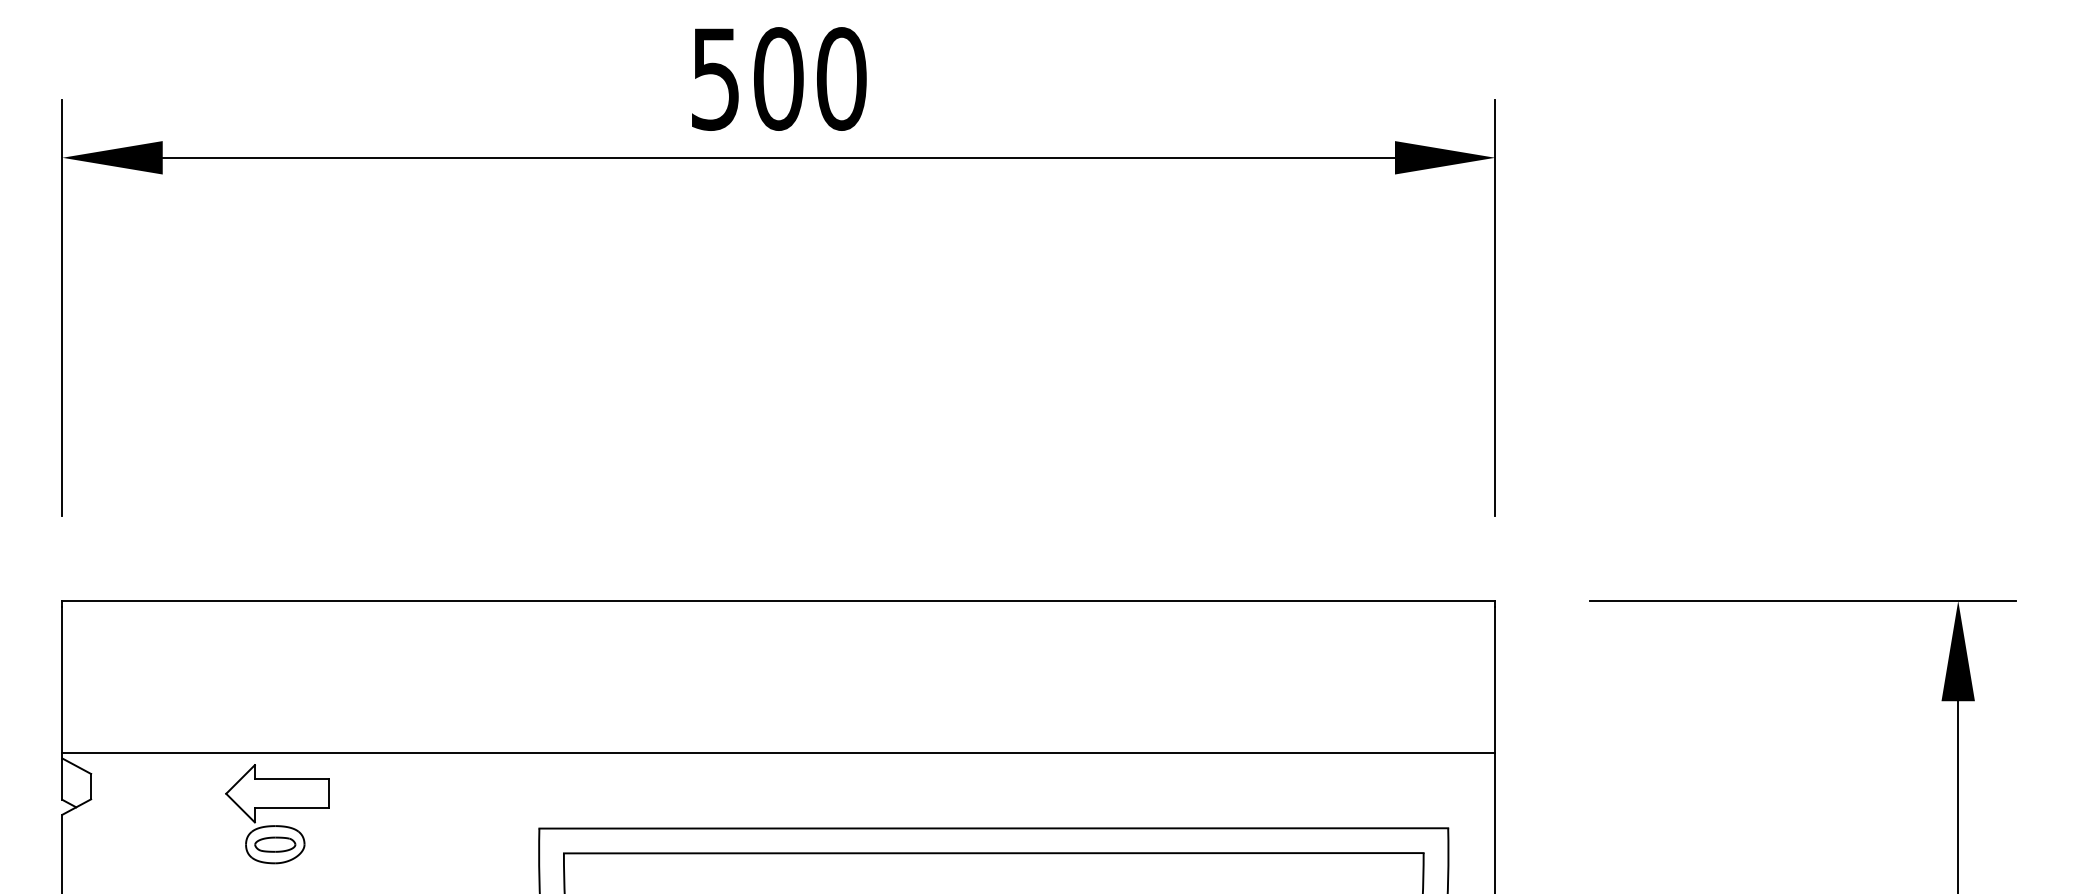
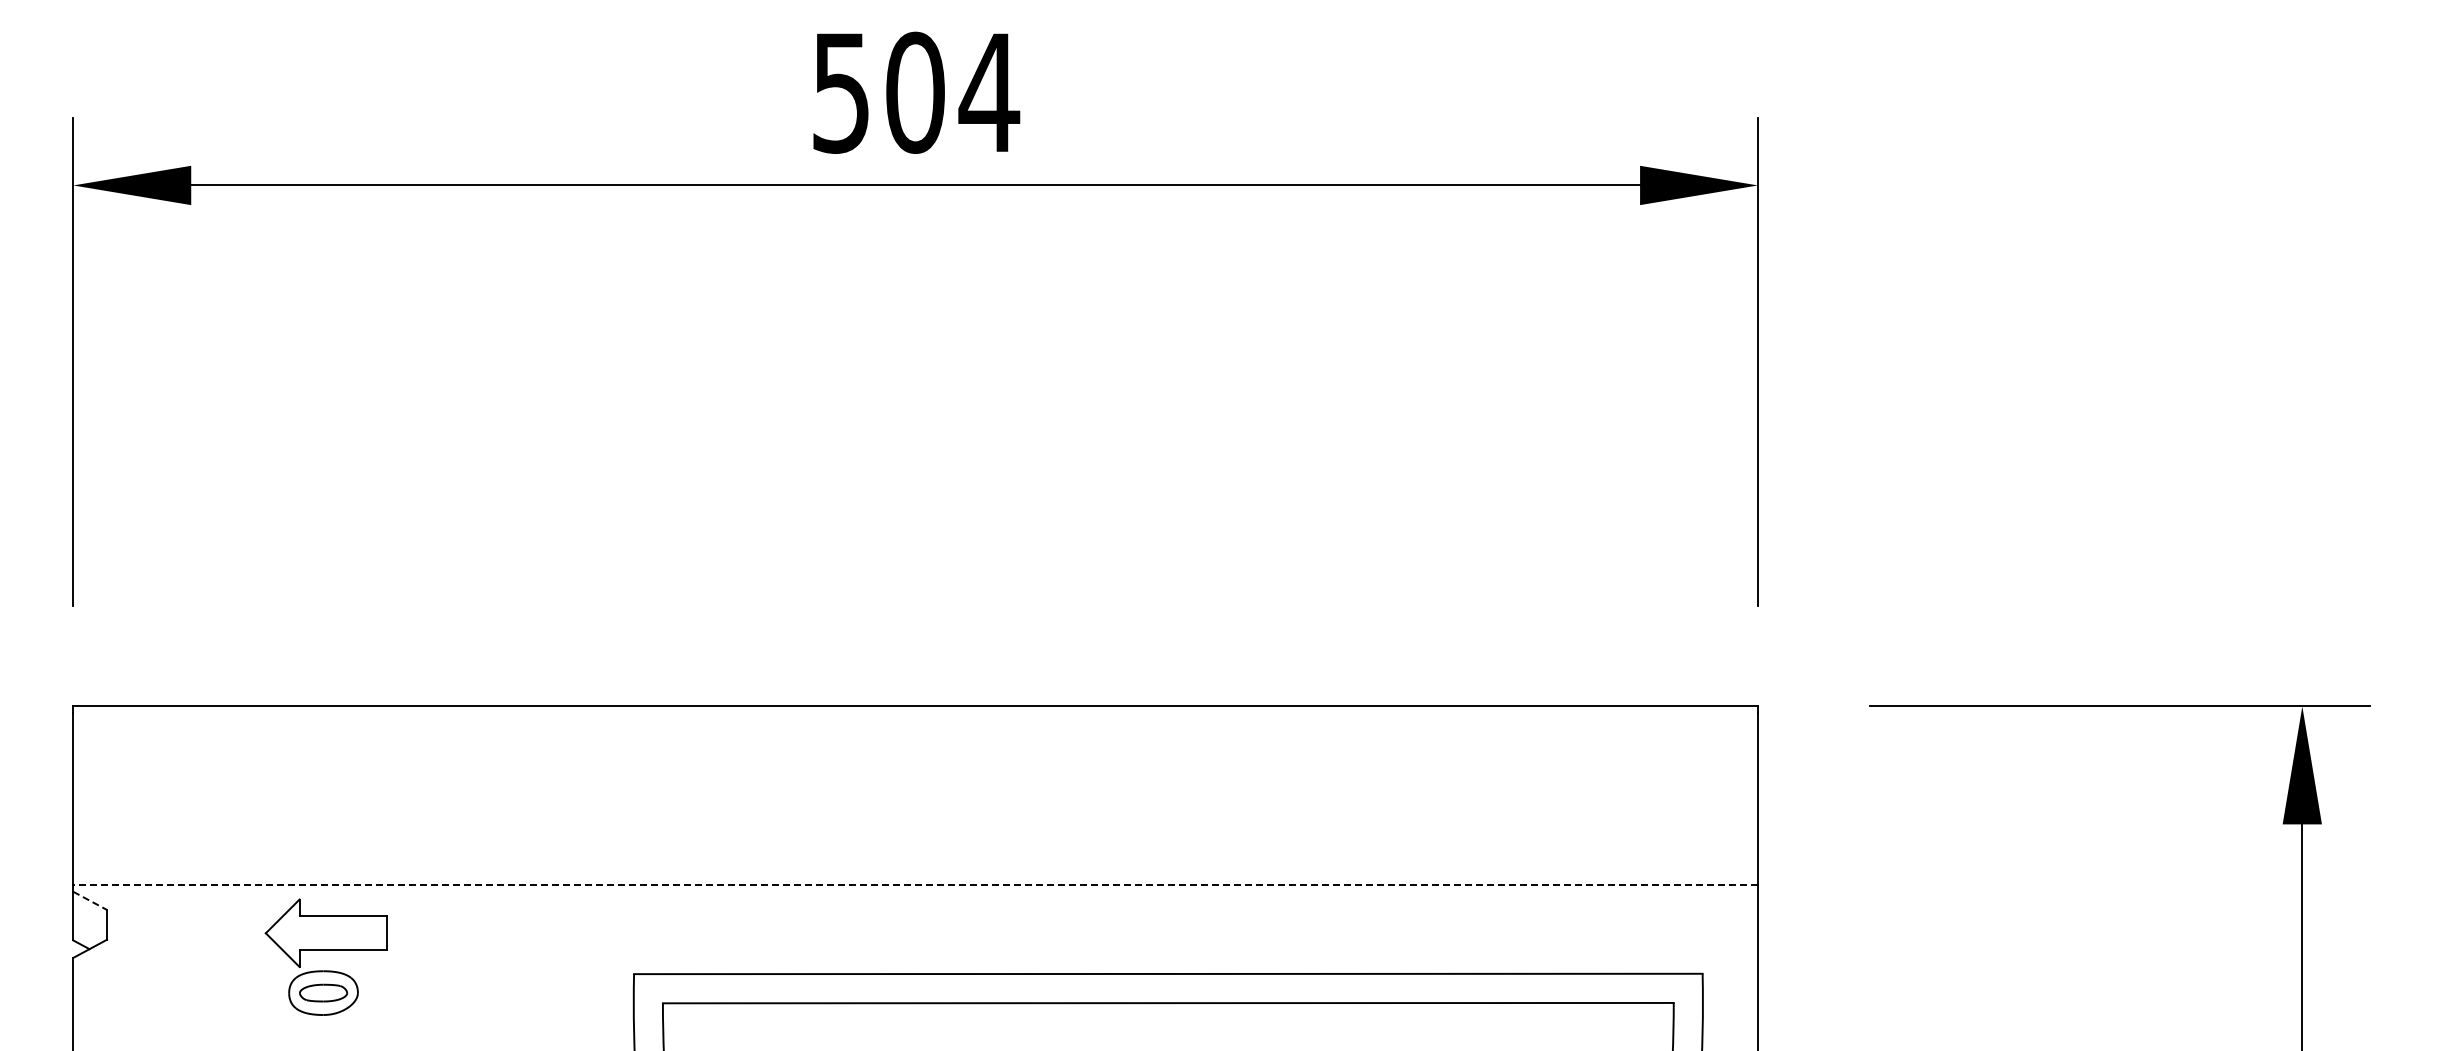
text: (841, 78) -> (989, 92), 500 -> 504
line: (778, 753) -> (915, 885), solid -> dashed
line: (77, 766) -> (90, 901), solid -> dashed

